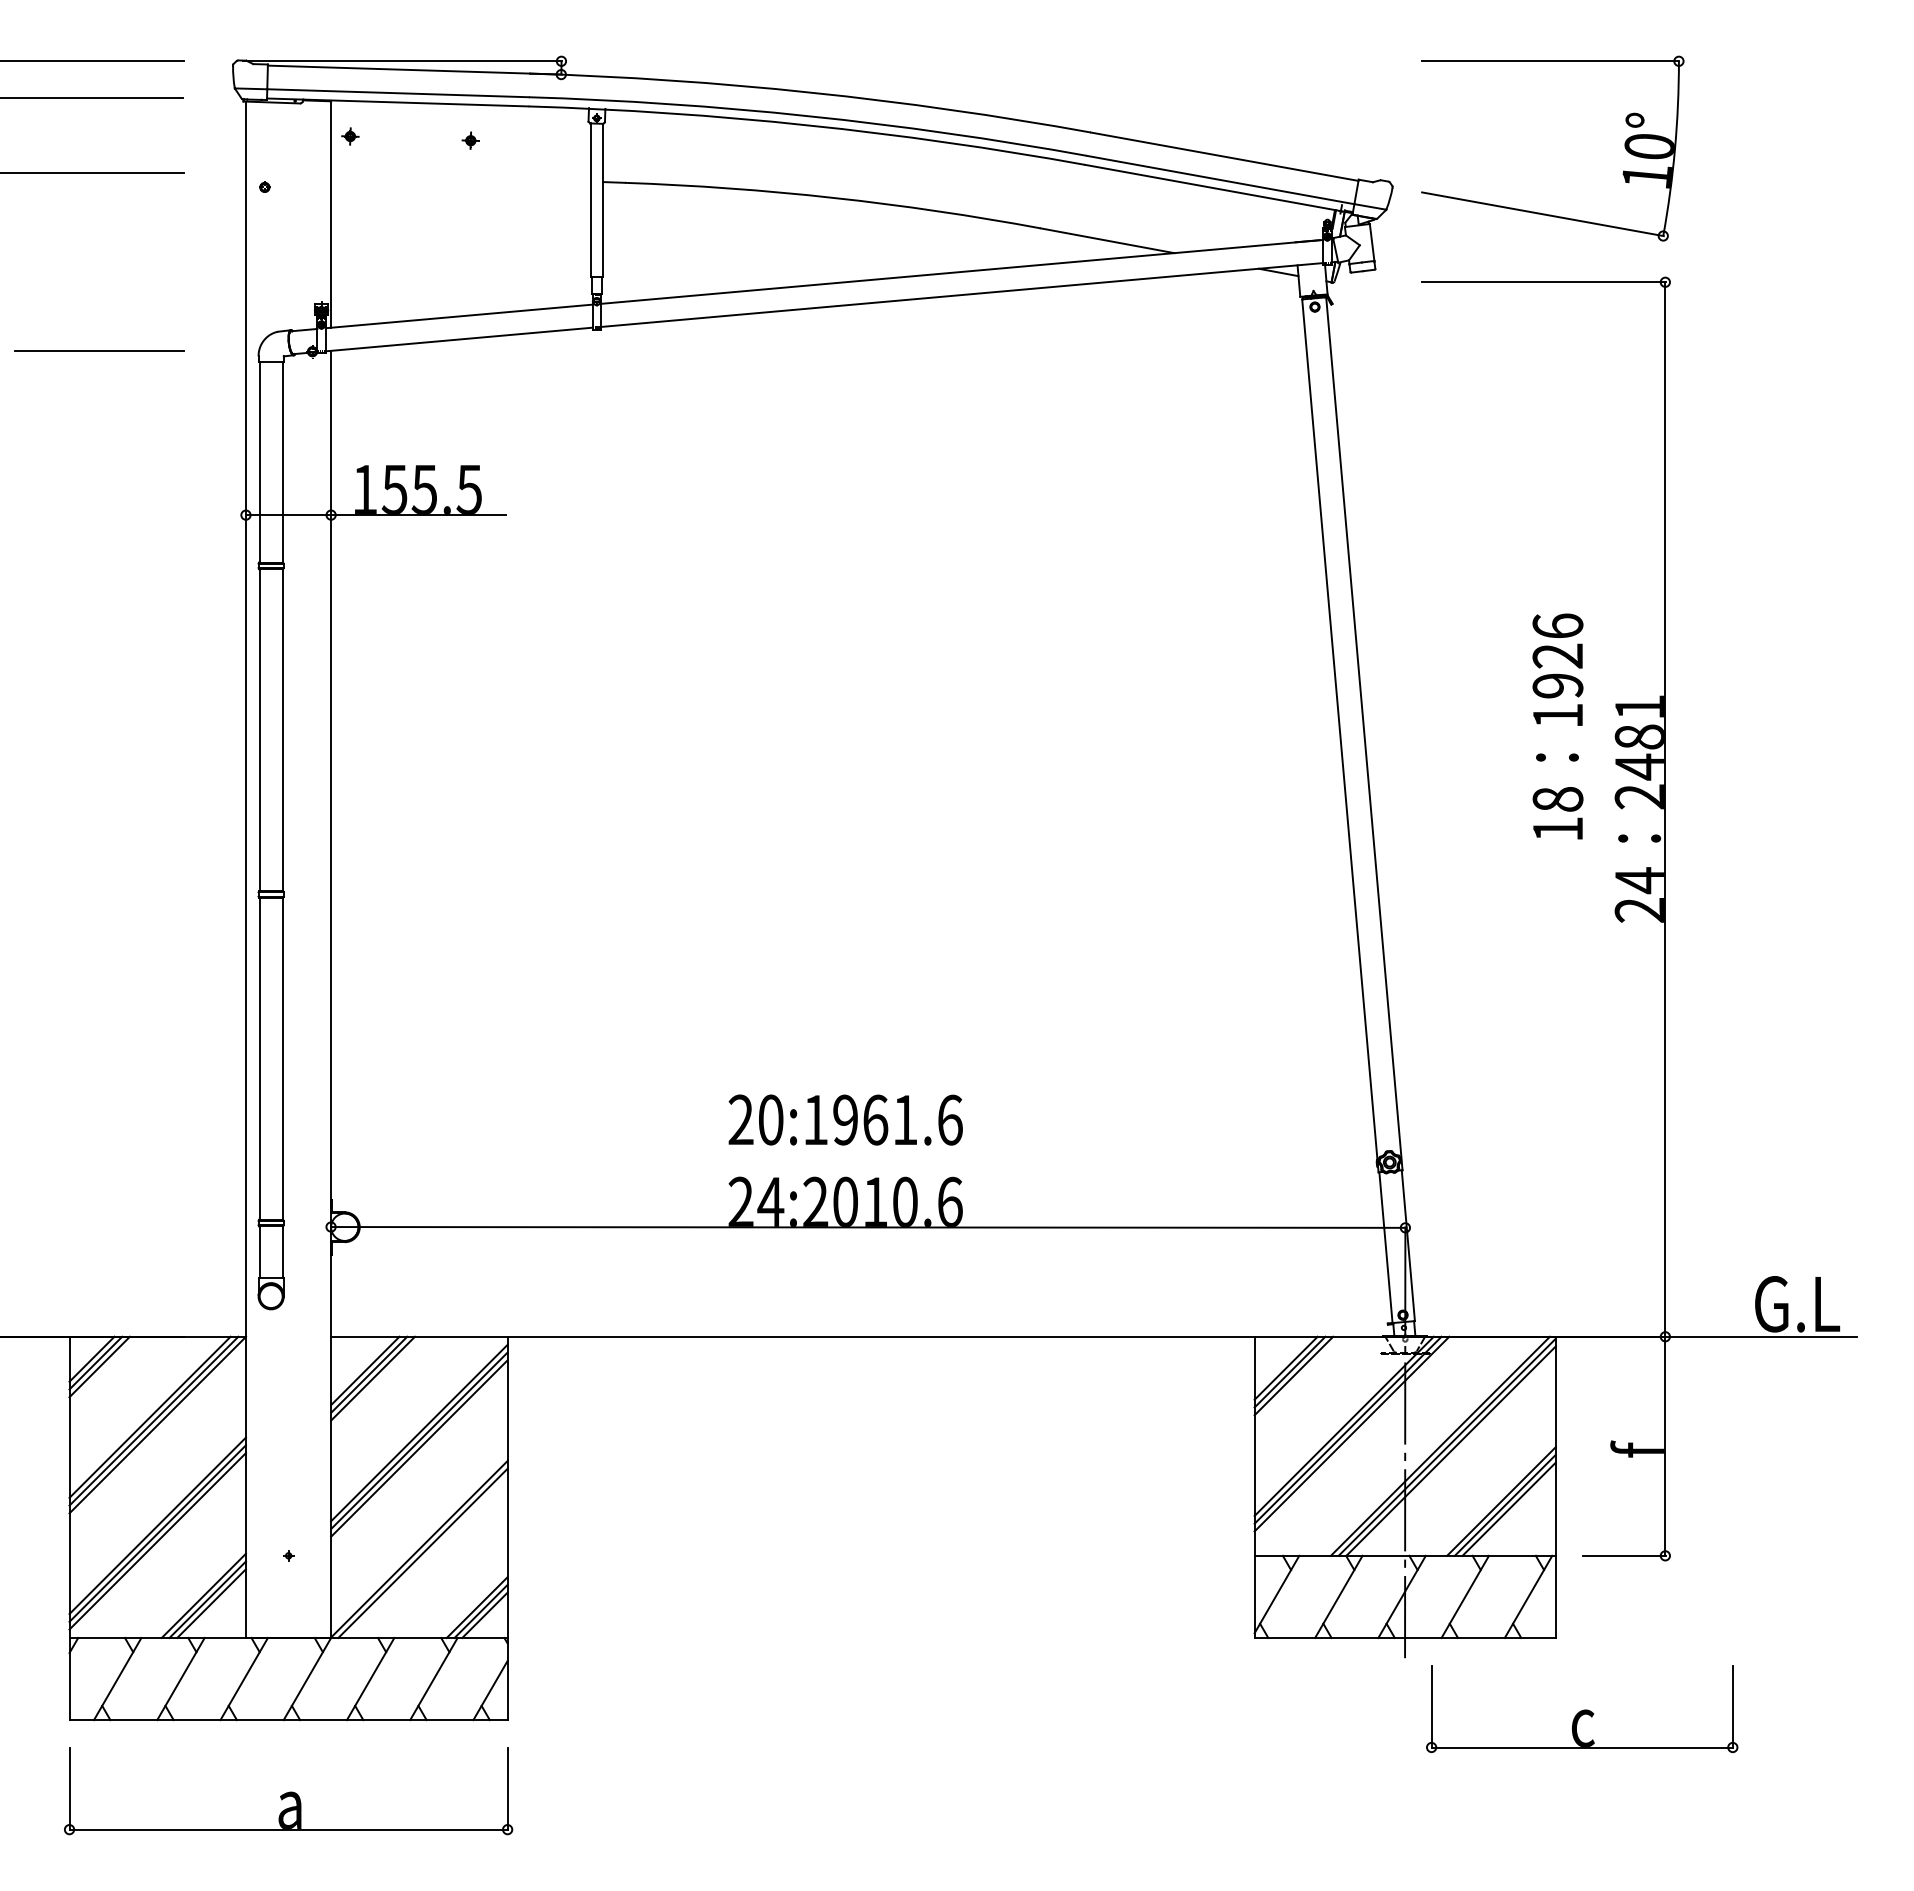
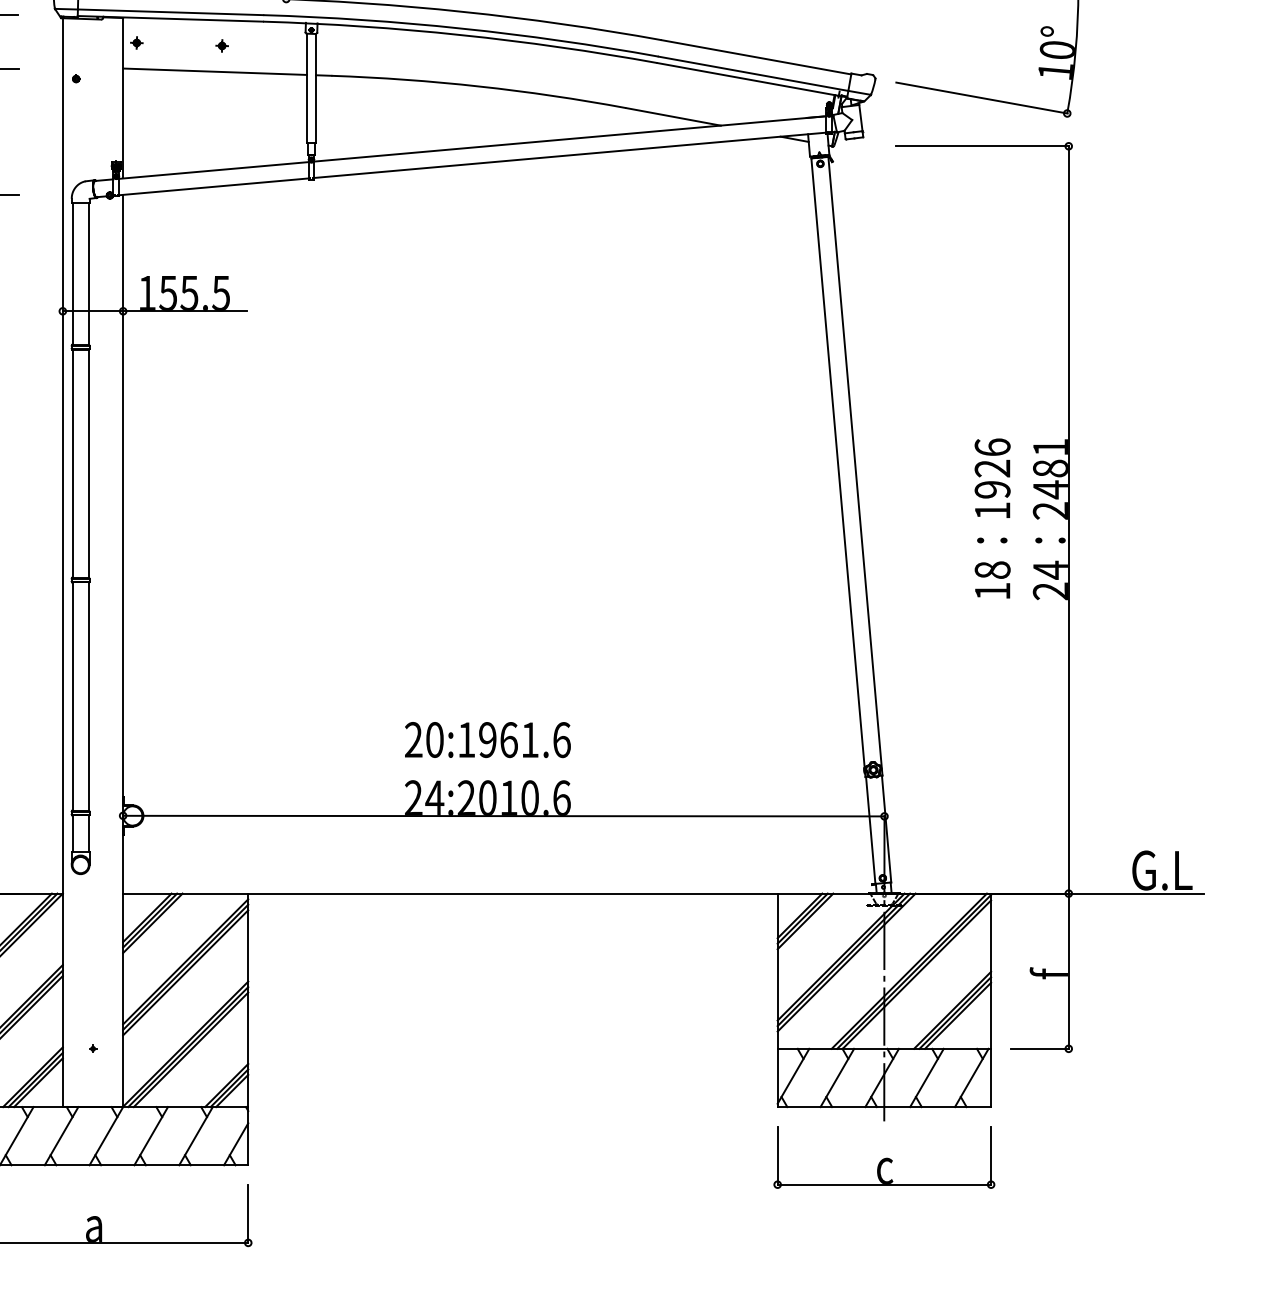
line: (460, 176) -> (214, 71), added
text: (1557, 726) -> (992, 518), moved
line: (426, 1556) -> (190, 1049), added
part: (1582, 1708) -> (884, 1157), moved

